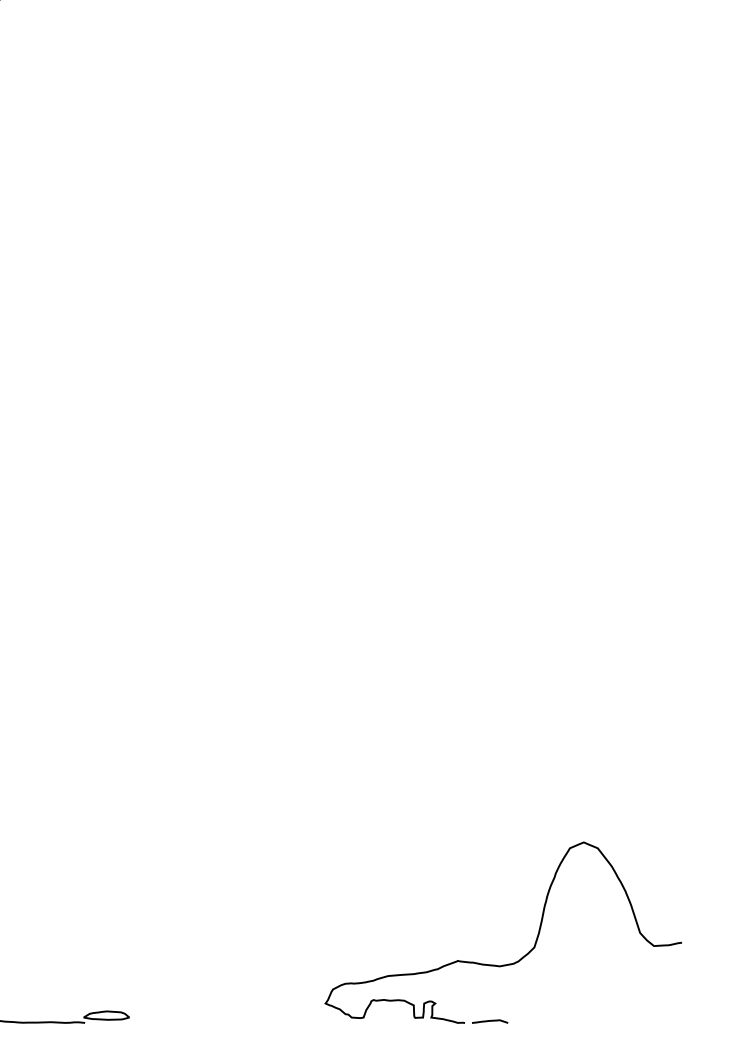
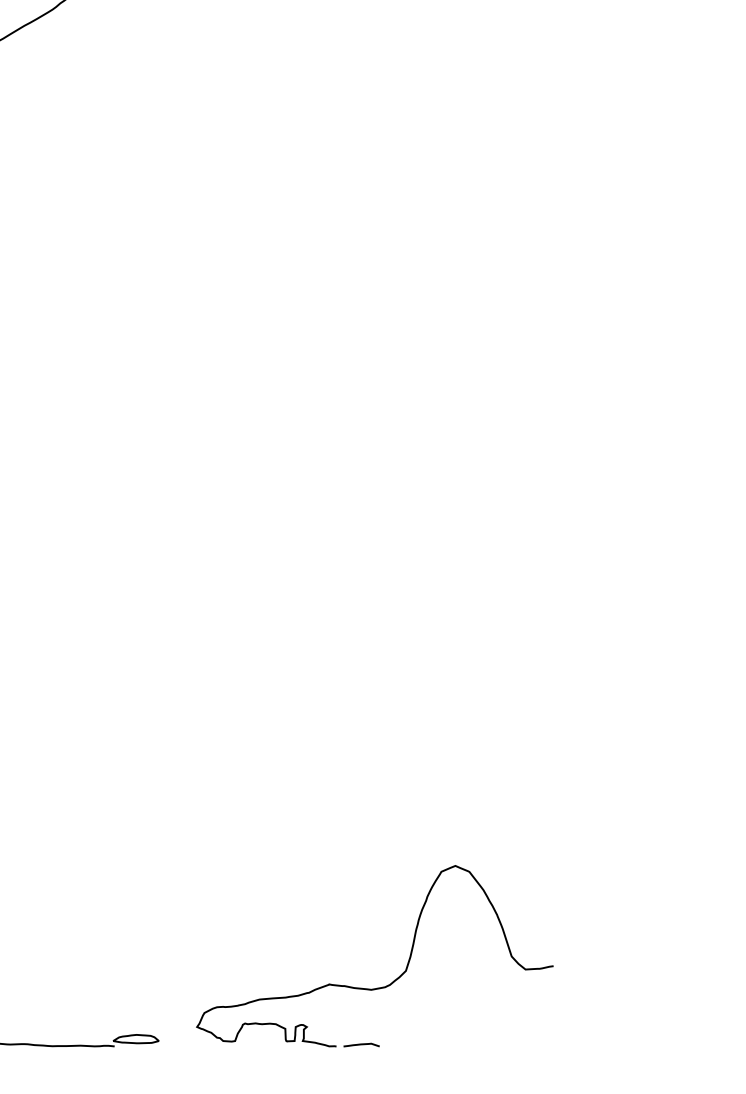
part: (522, 956) -> (394, 979), moved

